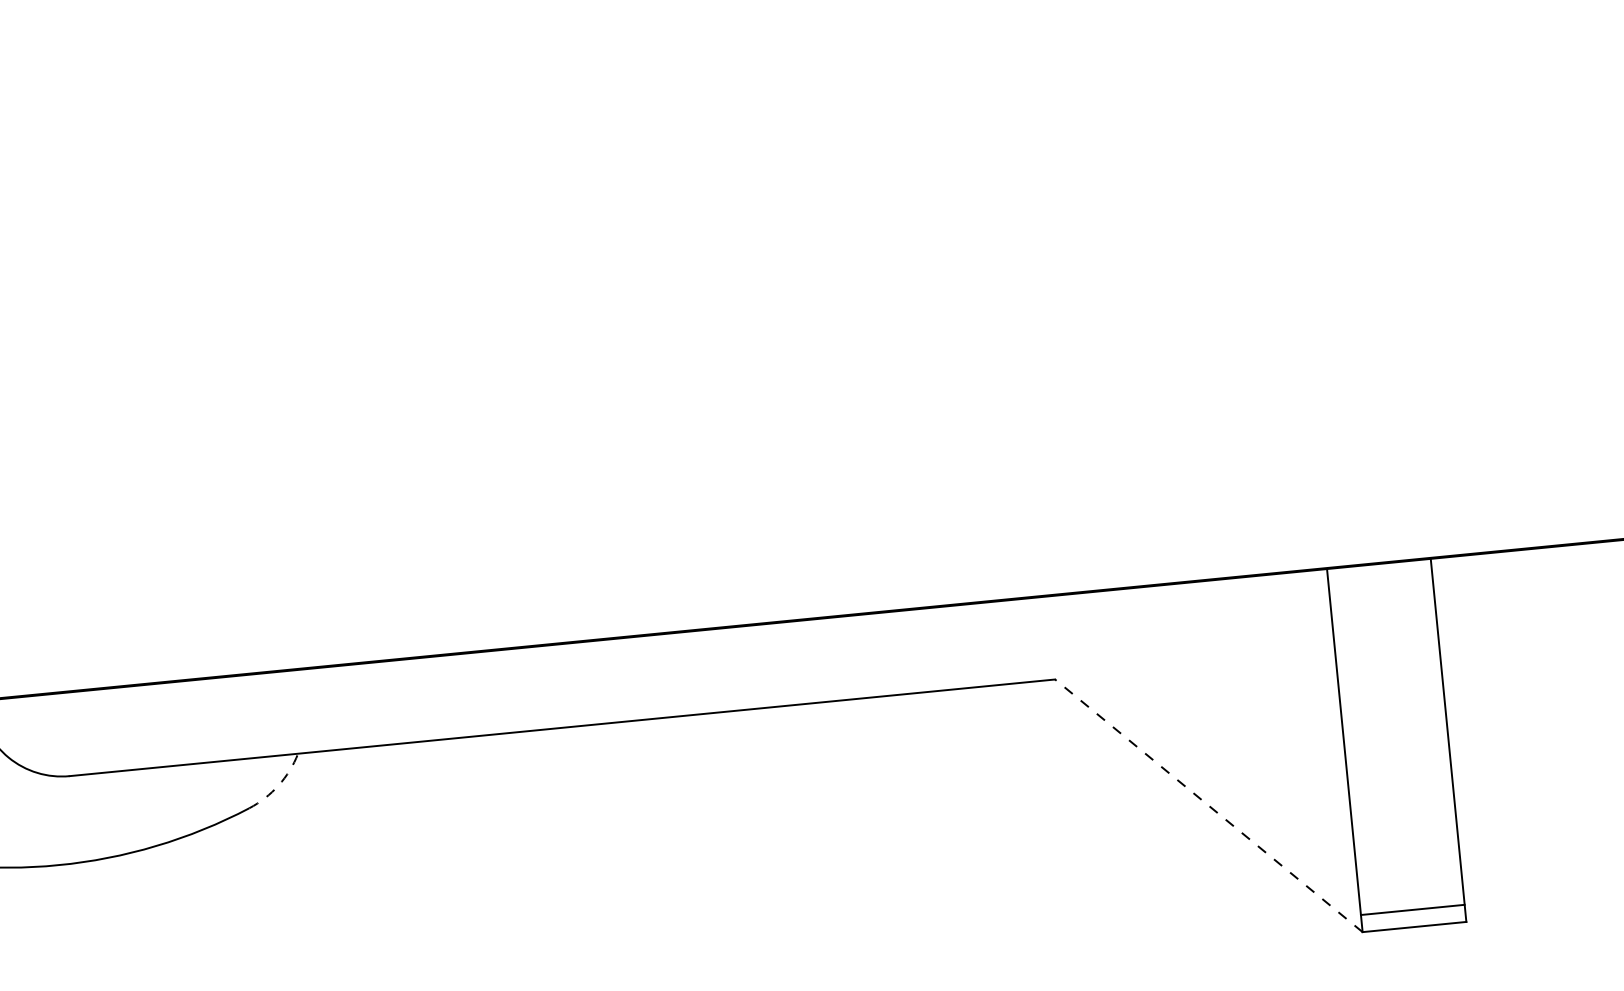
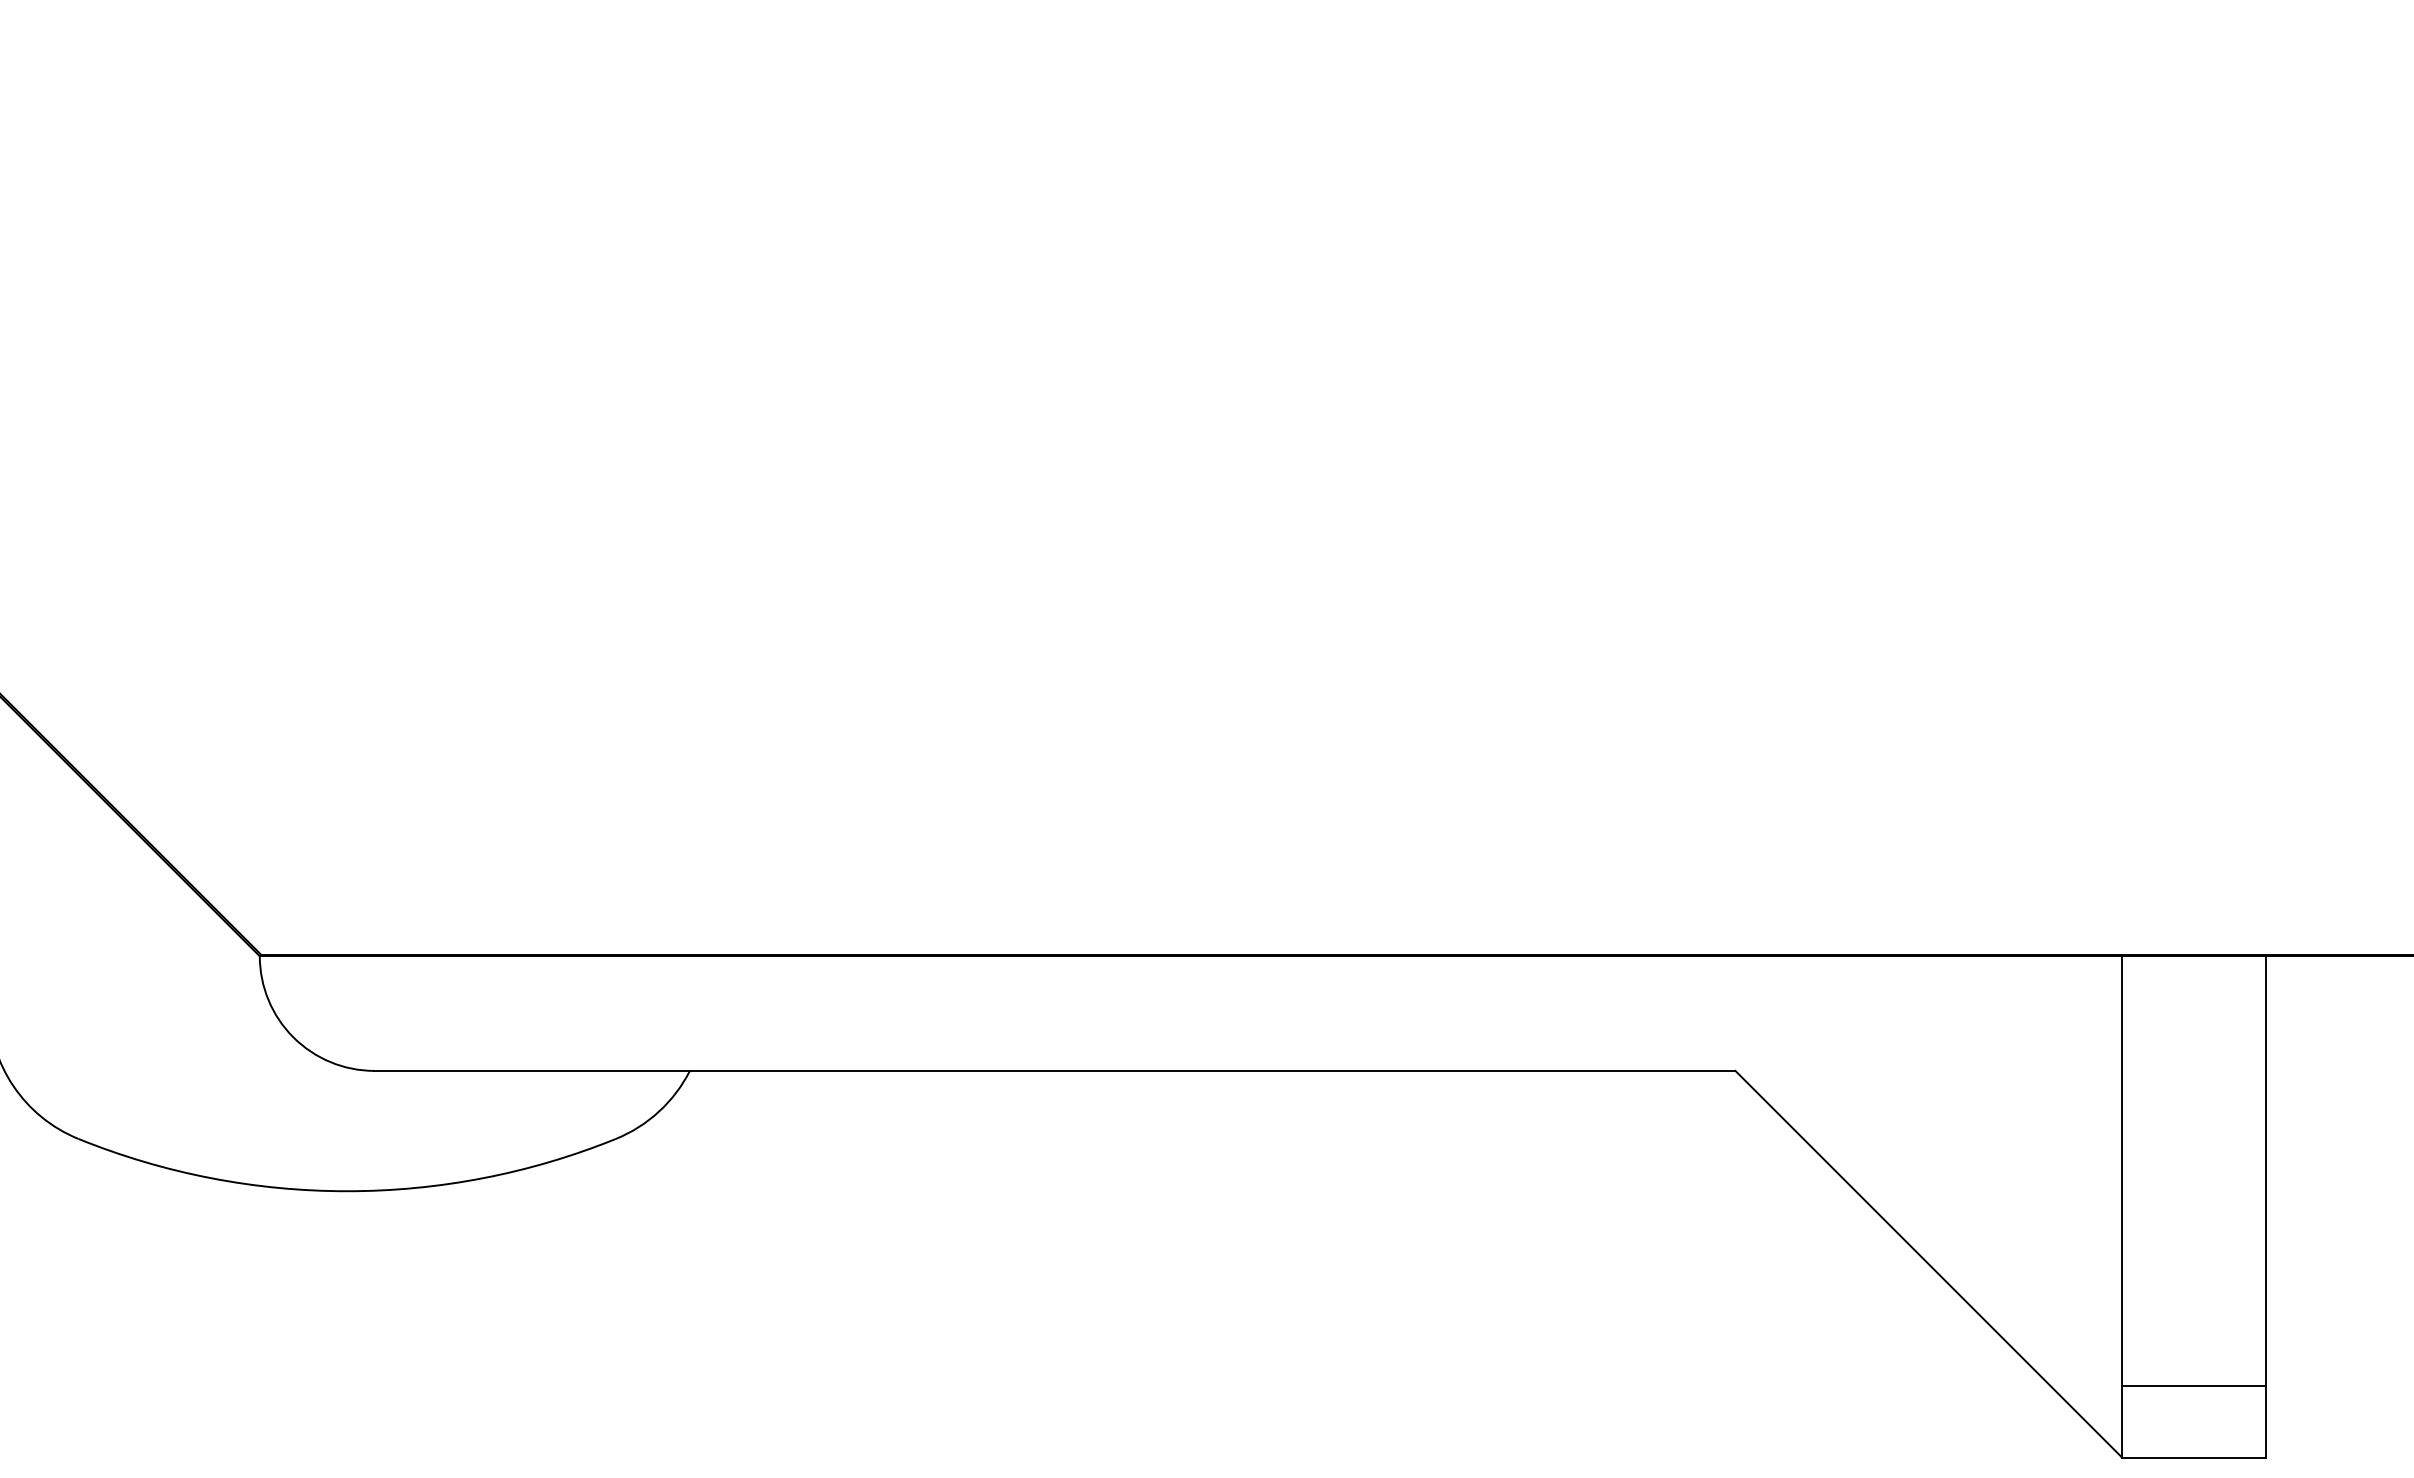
arc: (278, 785) -> (659, 1111), dashed -> solid
line: (1208, 805) -> (1928, 1264), dashed -> solid
line: (1412, 910) -> (2193, 1386), moved

